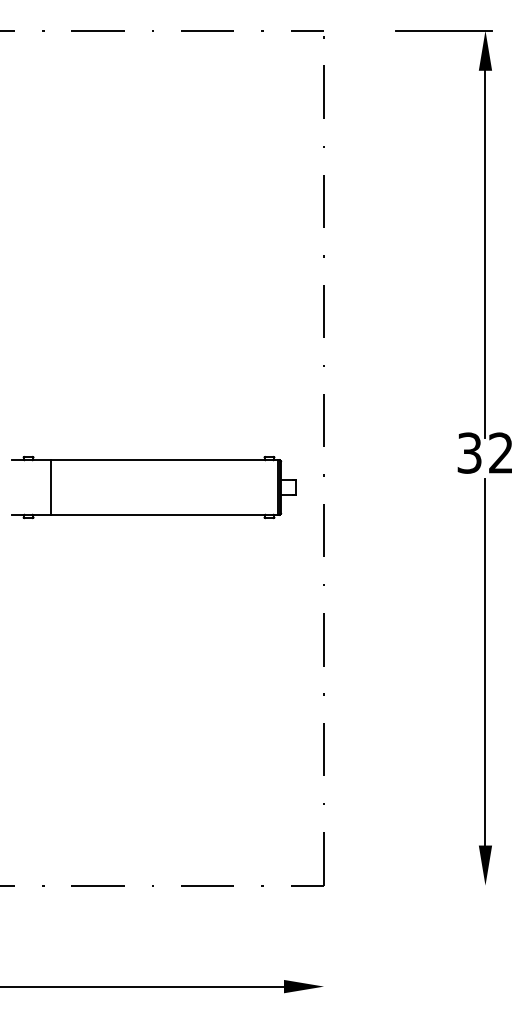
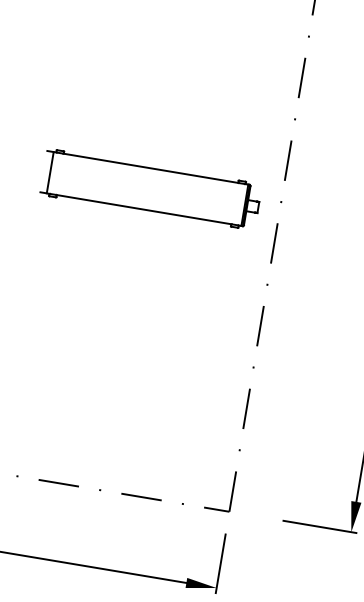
line: (51, 487) -> (50, 172), moved
line: (443, 885) -> (319, 526), added
line: (324, 954) -> (221, 563), added

